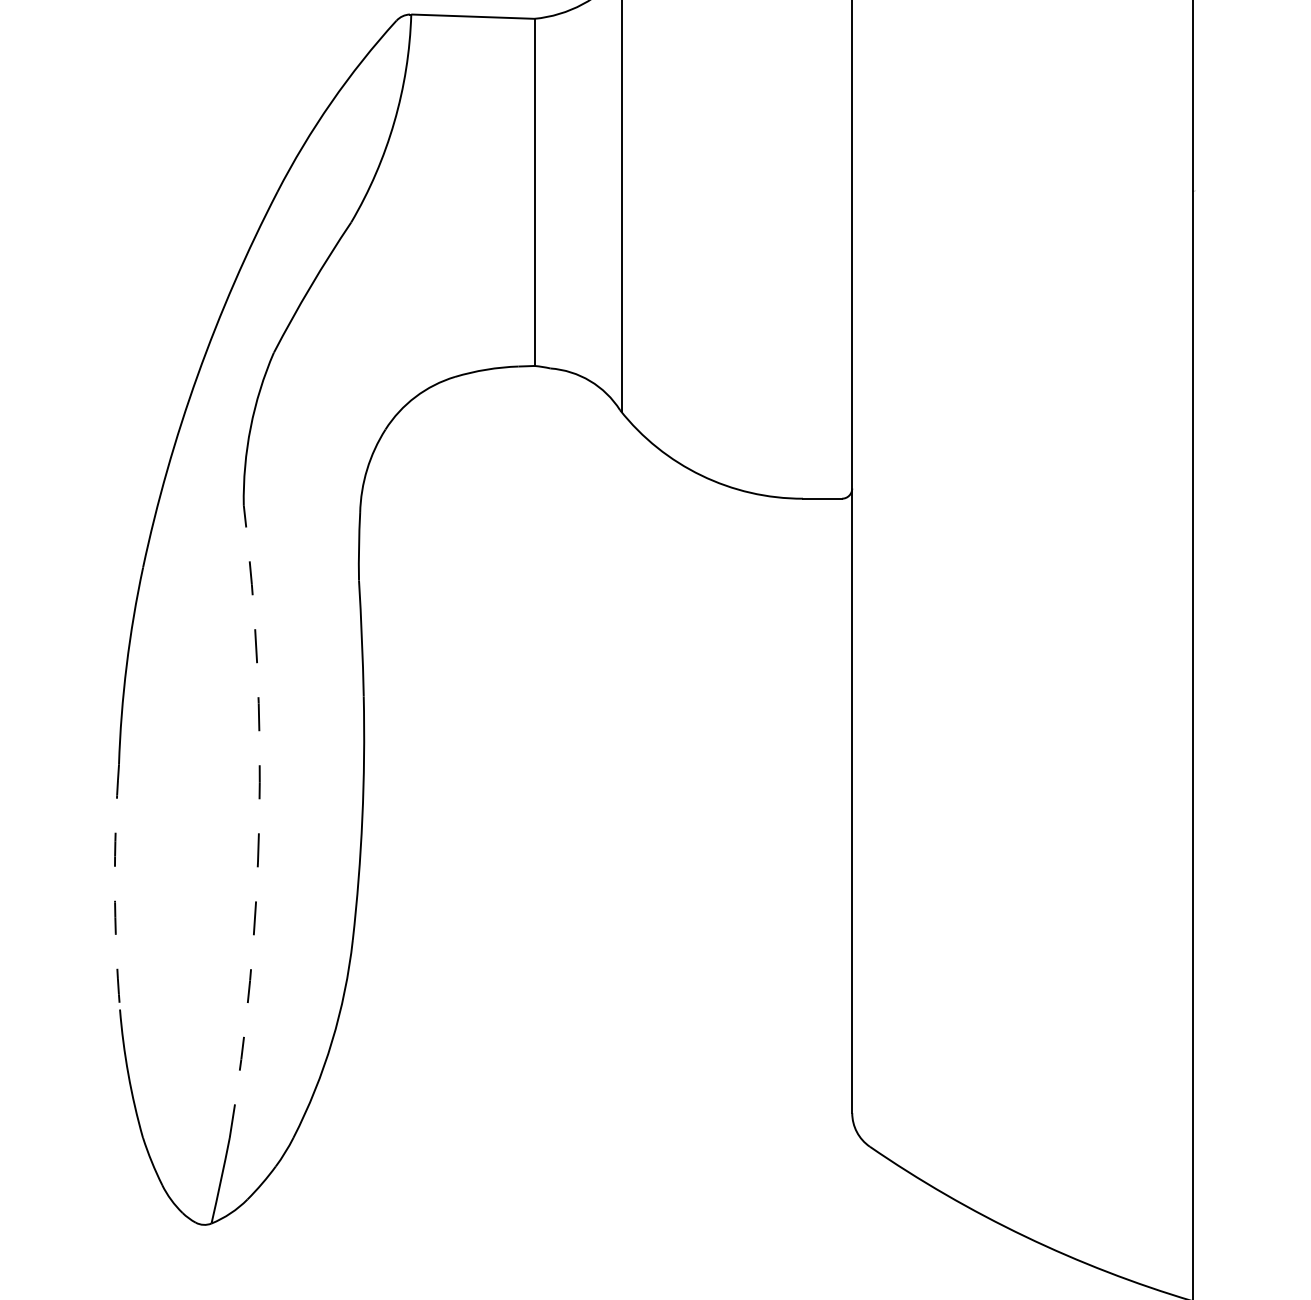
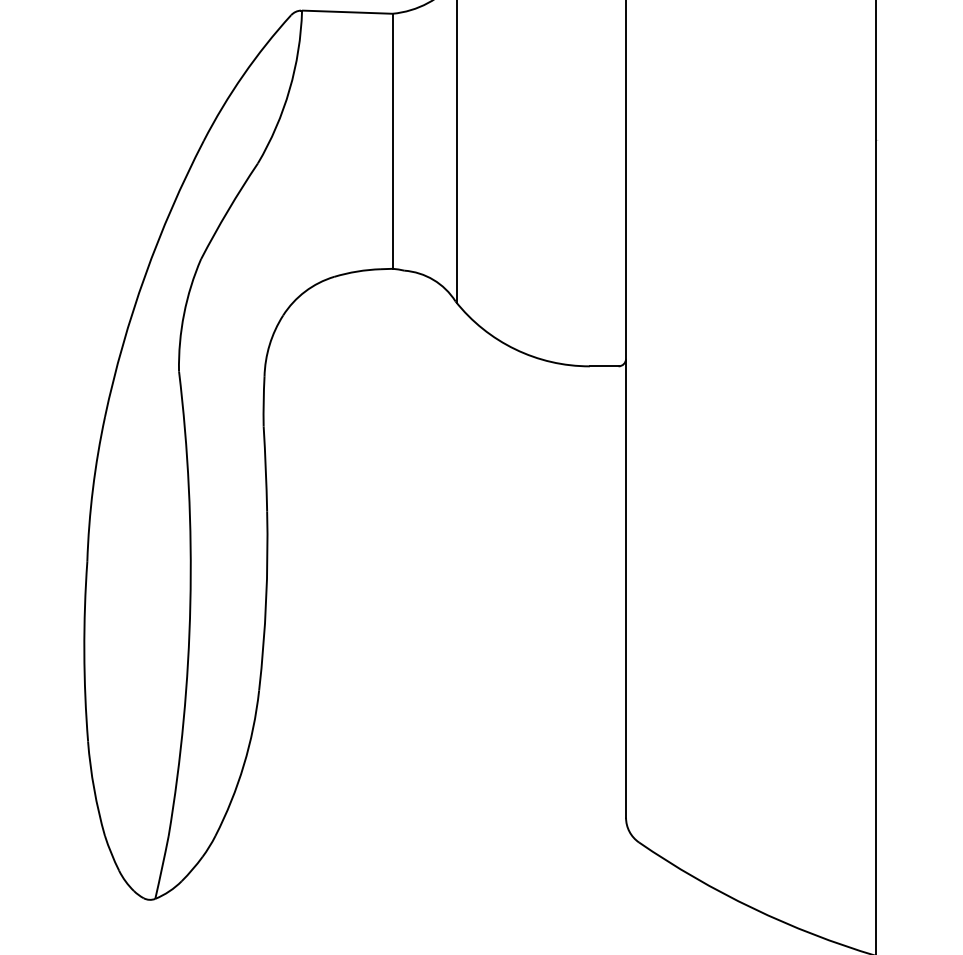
arc: (259, 822) -> (190, 604), dashed -> solid
arc: (114, 887) -> (84, 651), dashed -> solid

